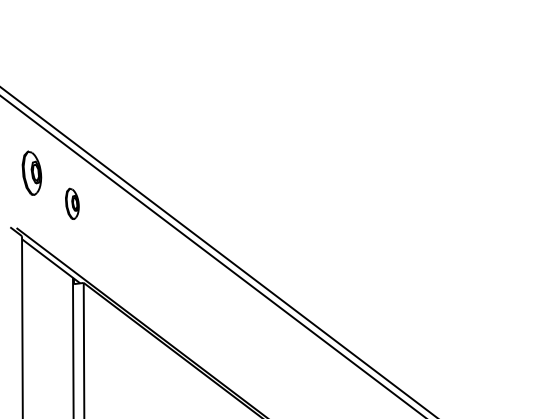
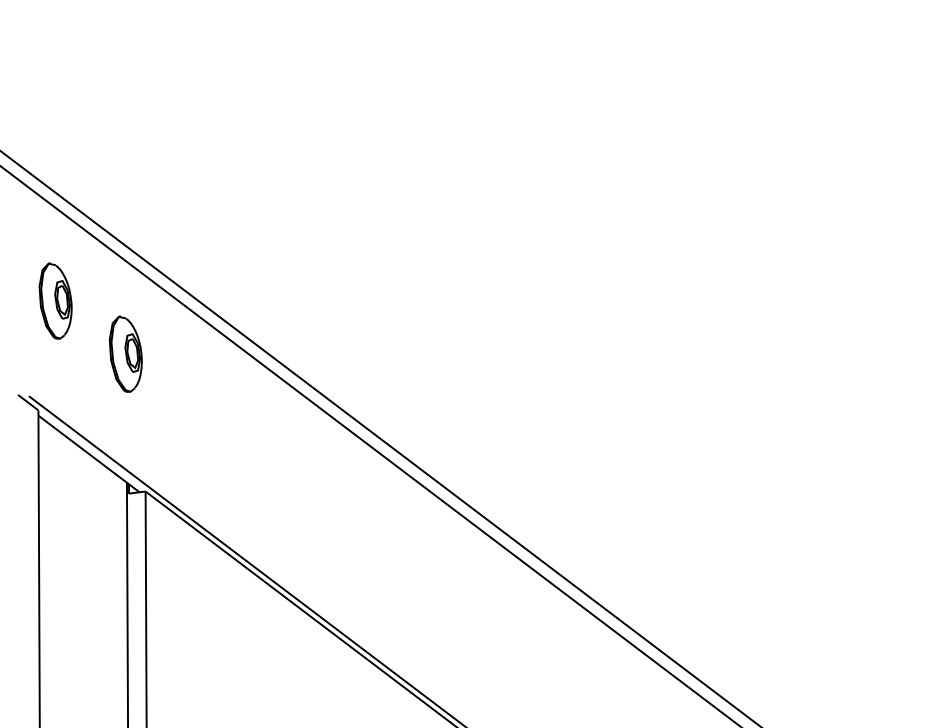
part: (72, 203) -> (126, 353), size x1.43

